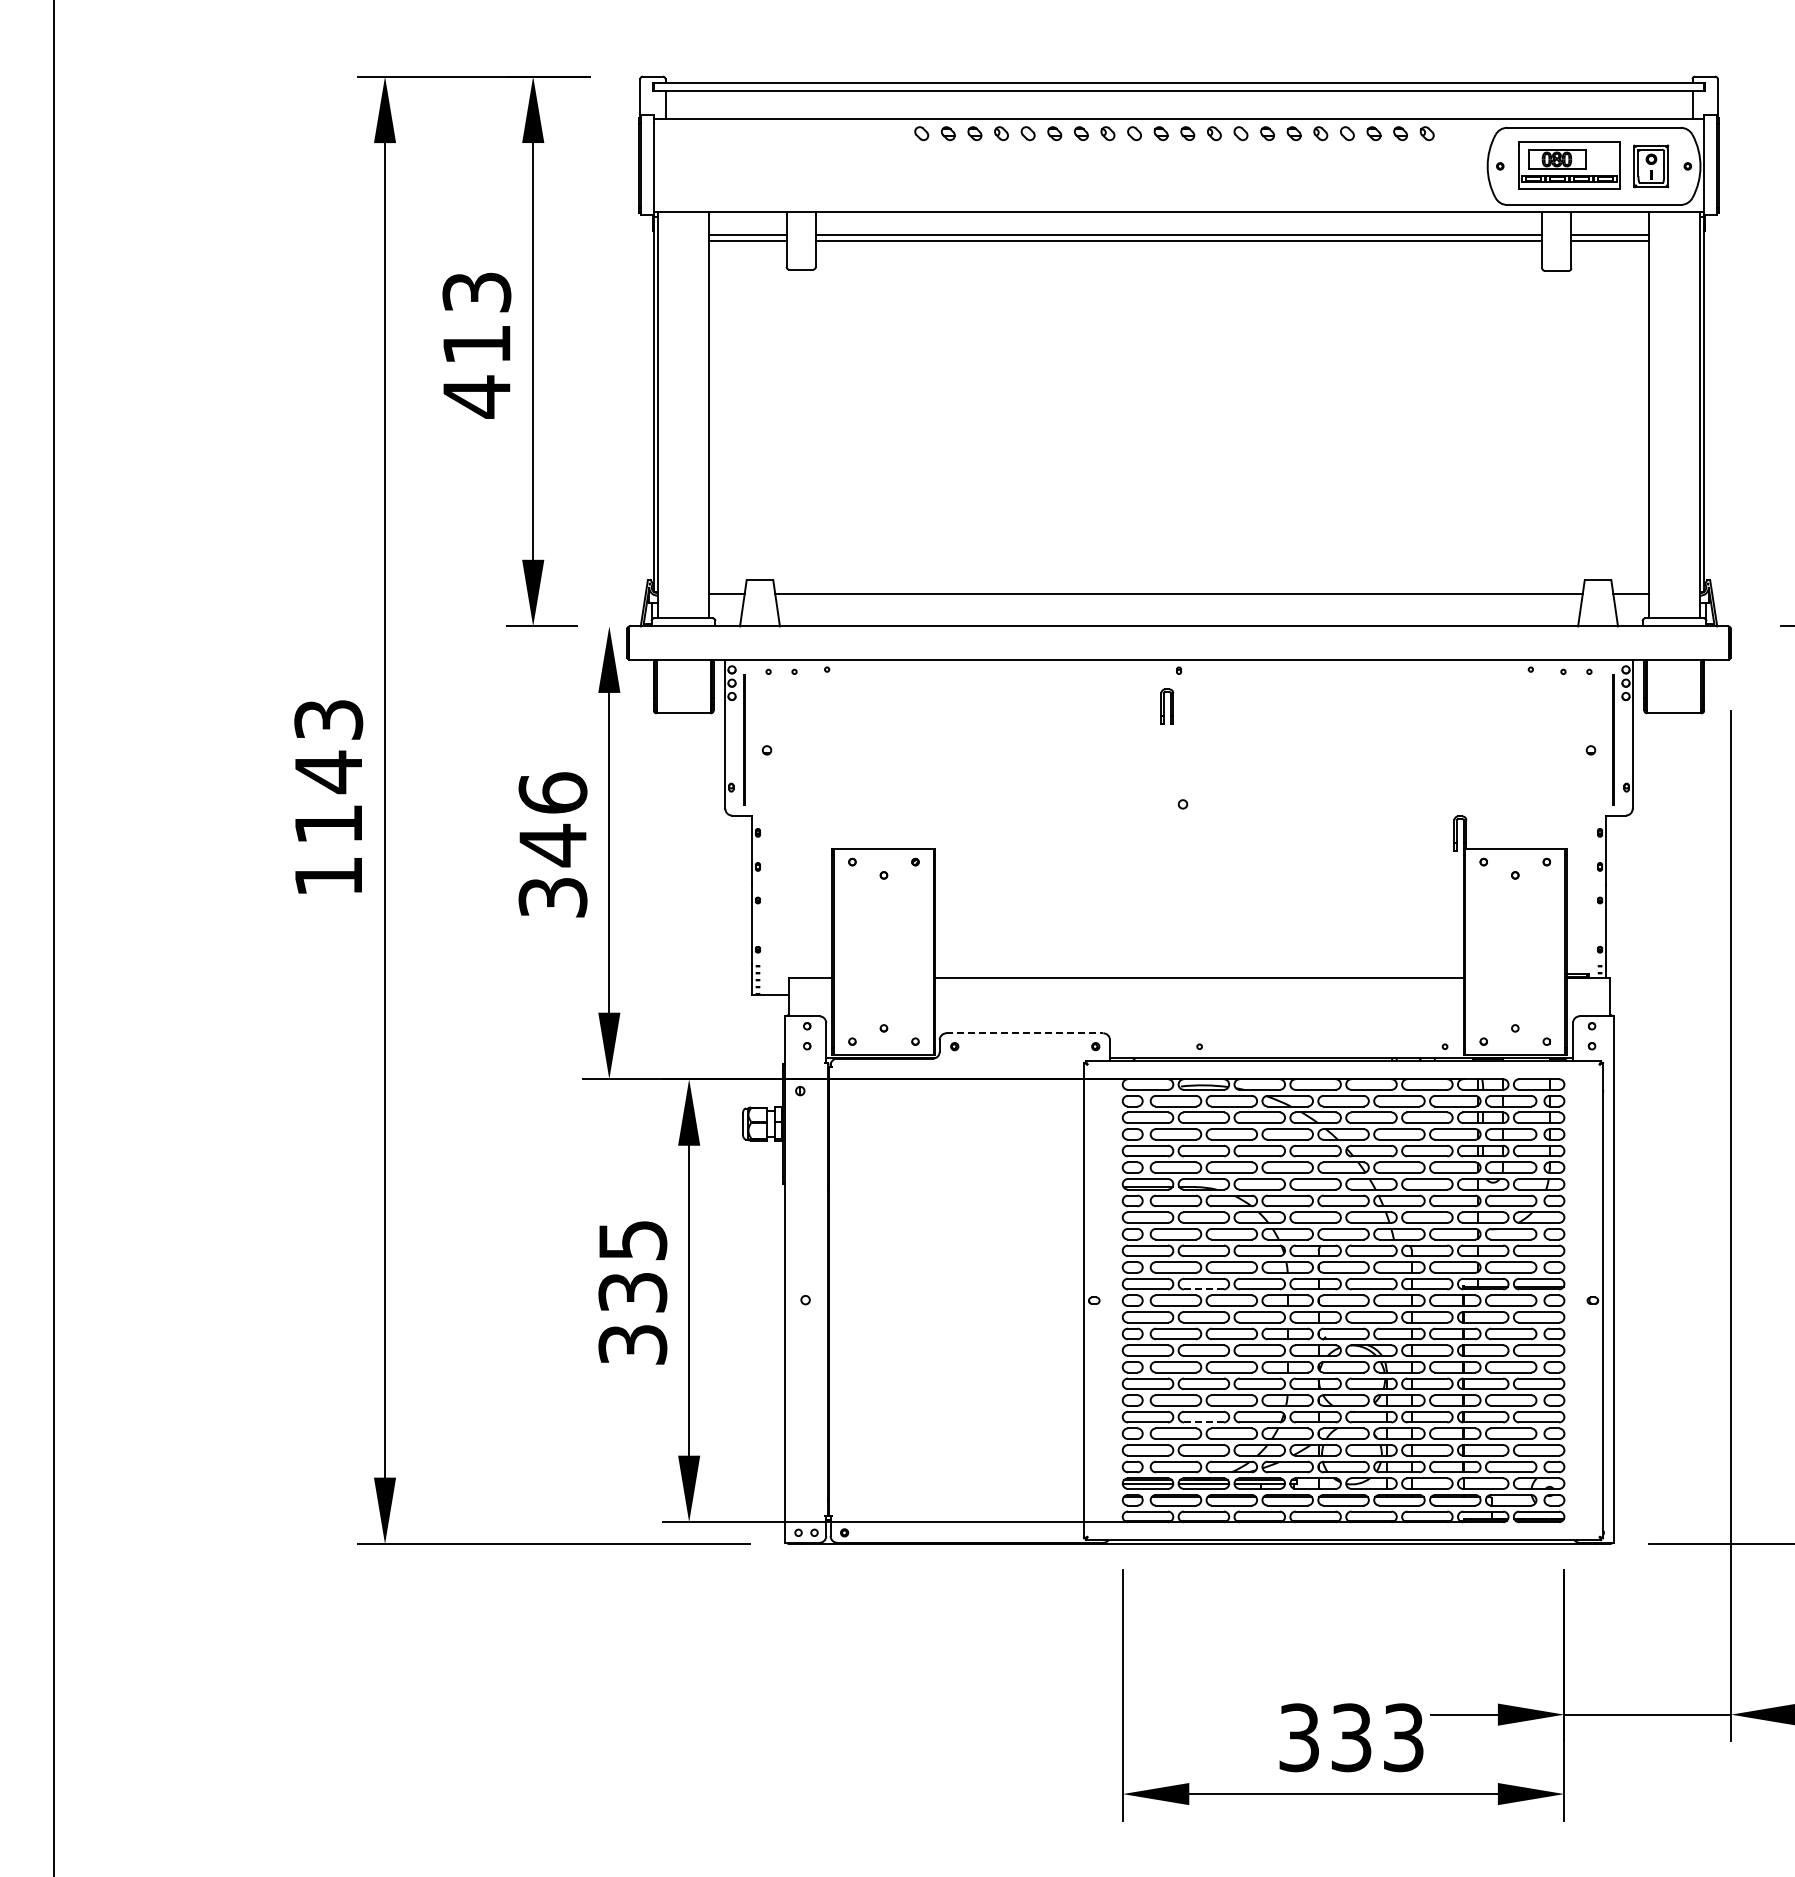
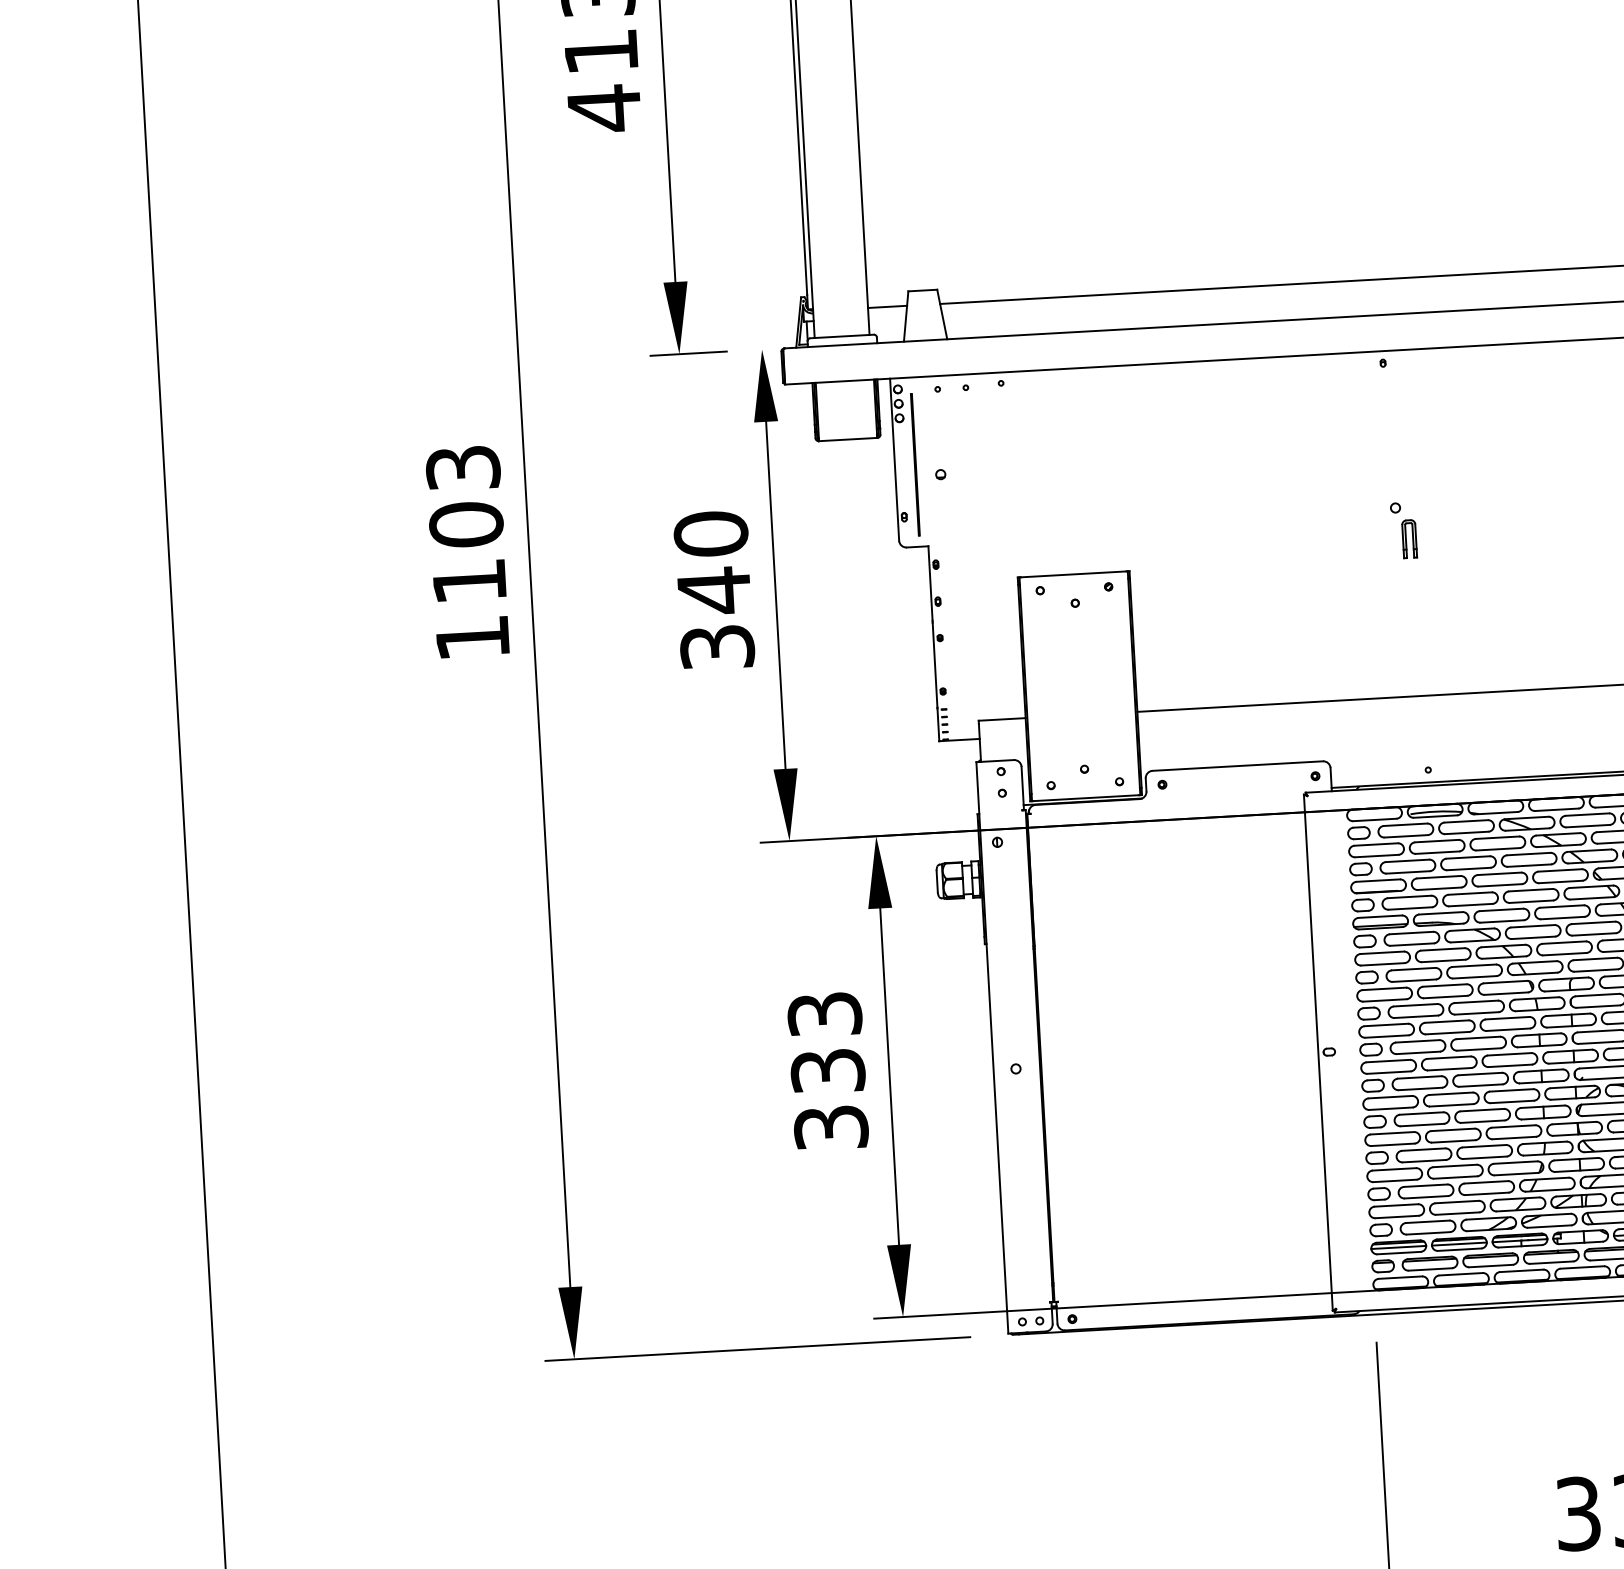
part: (1167, 706) -> (1409, 538), moved
text: (328, 772) -> (466, 525), 1143 -> 1103
text: (552, 792) -> (710, 533), 346 -> 340
line: (1025, 1033) -> (1238, 766), dashed -> solid
text: (632, 1239) -> (824, 1013), 335 -> 333
line: (1203, 1289) -> (1447, 1033), dashed -> solid
line: (1203, 1422) -> (1455, 1177), dashed -> solid

